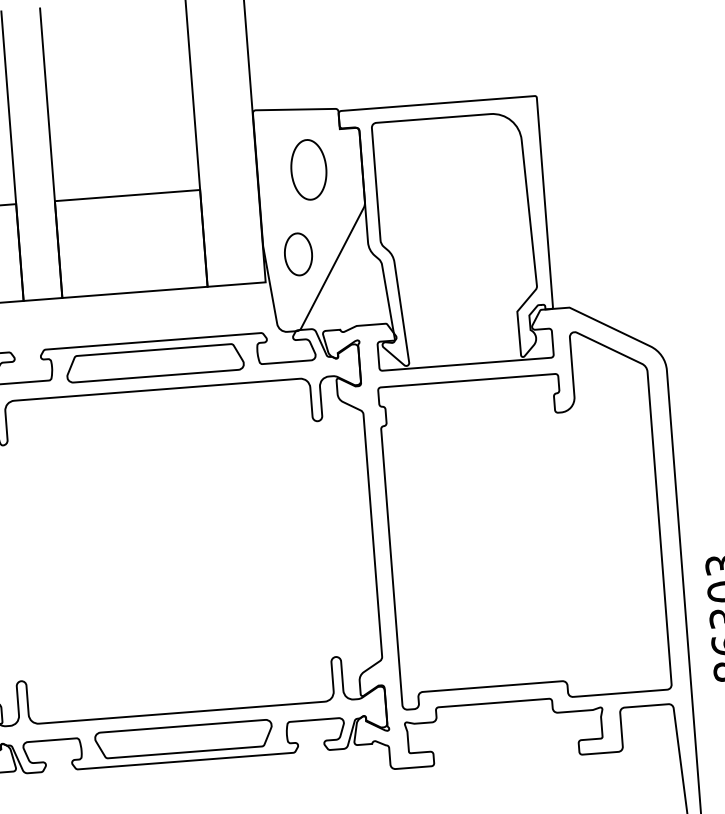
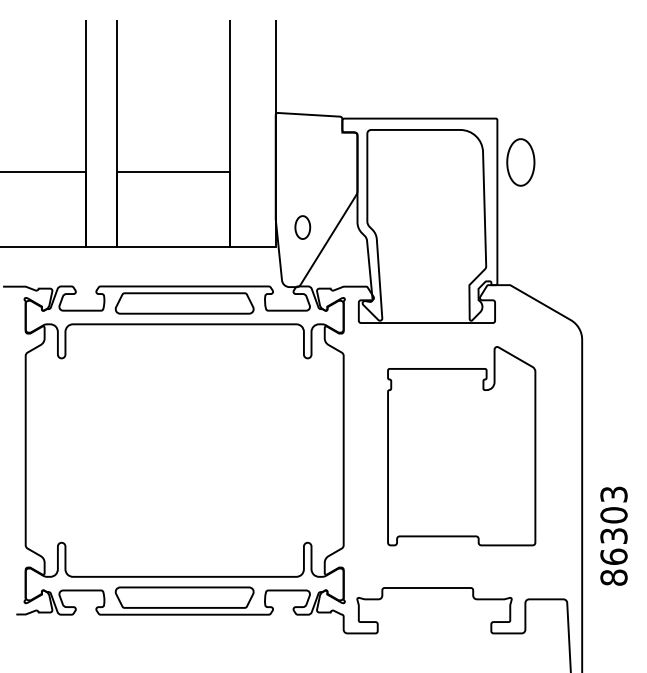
part: (308, 169) -> (520, 162), moved
part: (298, 254) -> (302, 227), size x0.7
part: (523, 517) -> (461, 445), size x0.7

